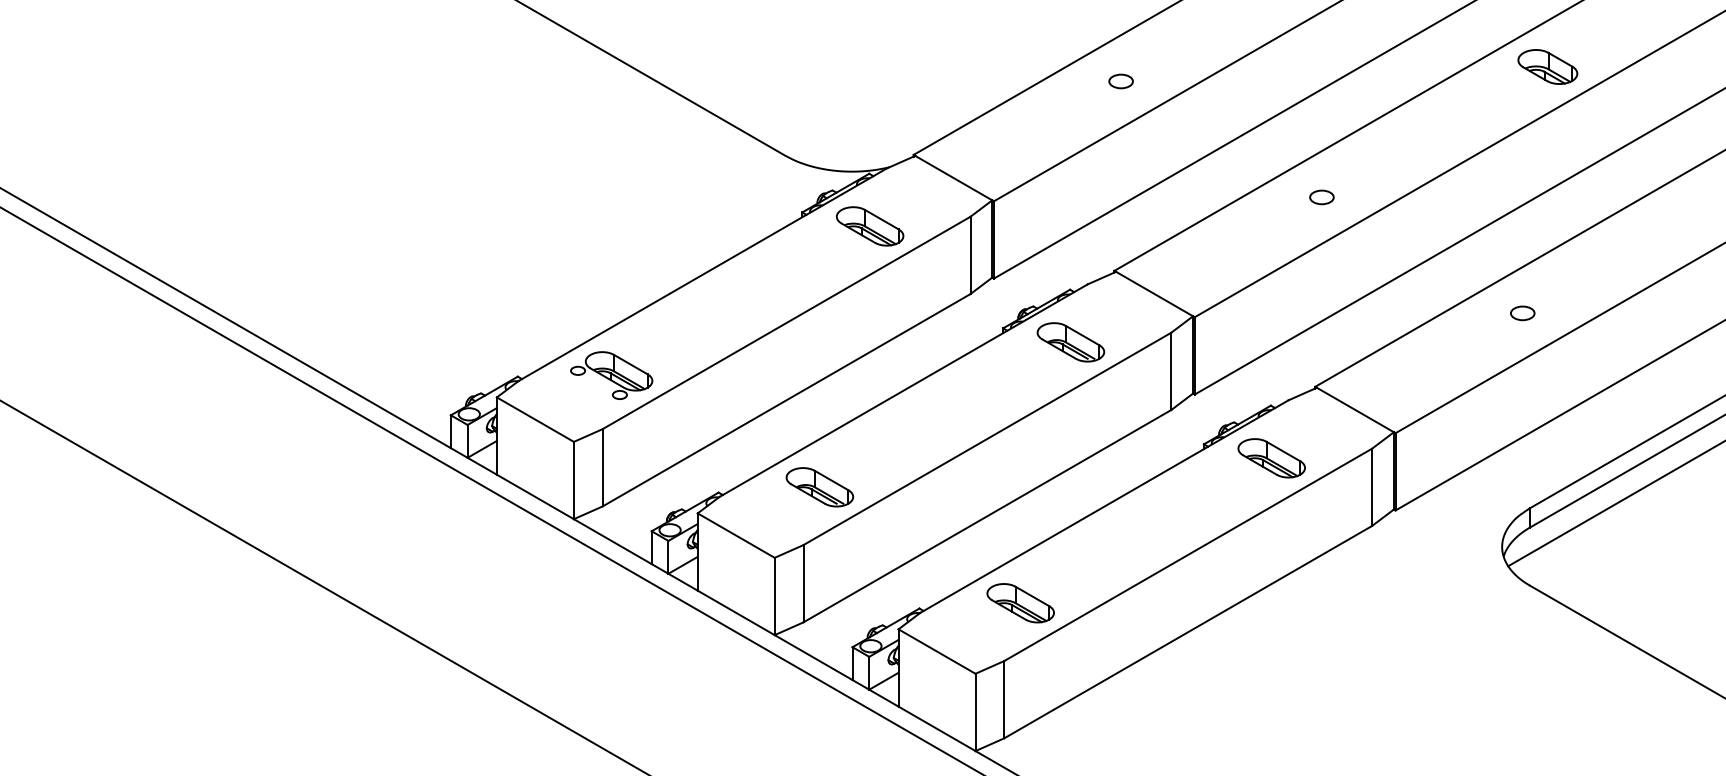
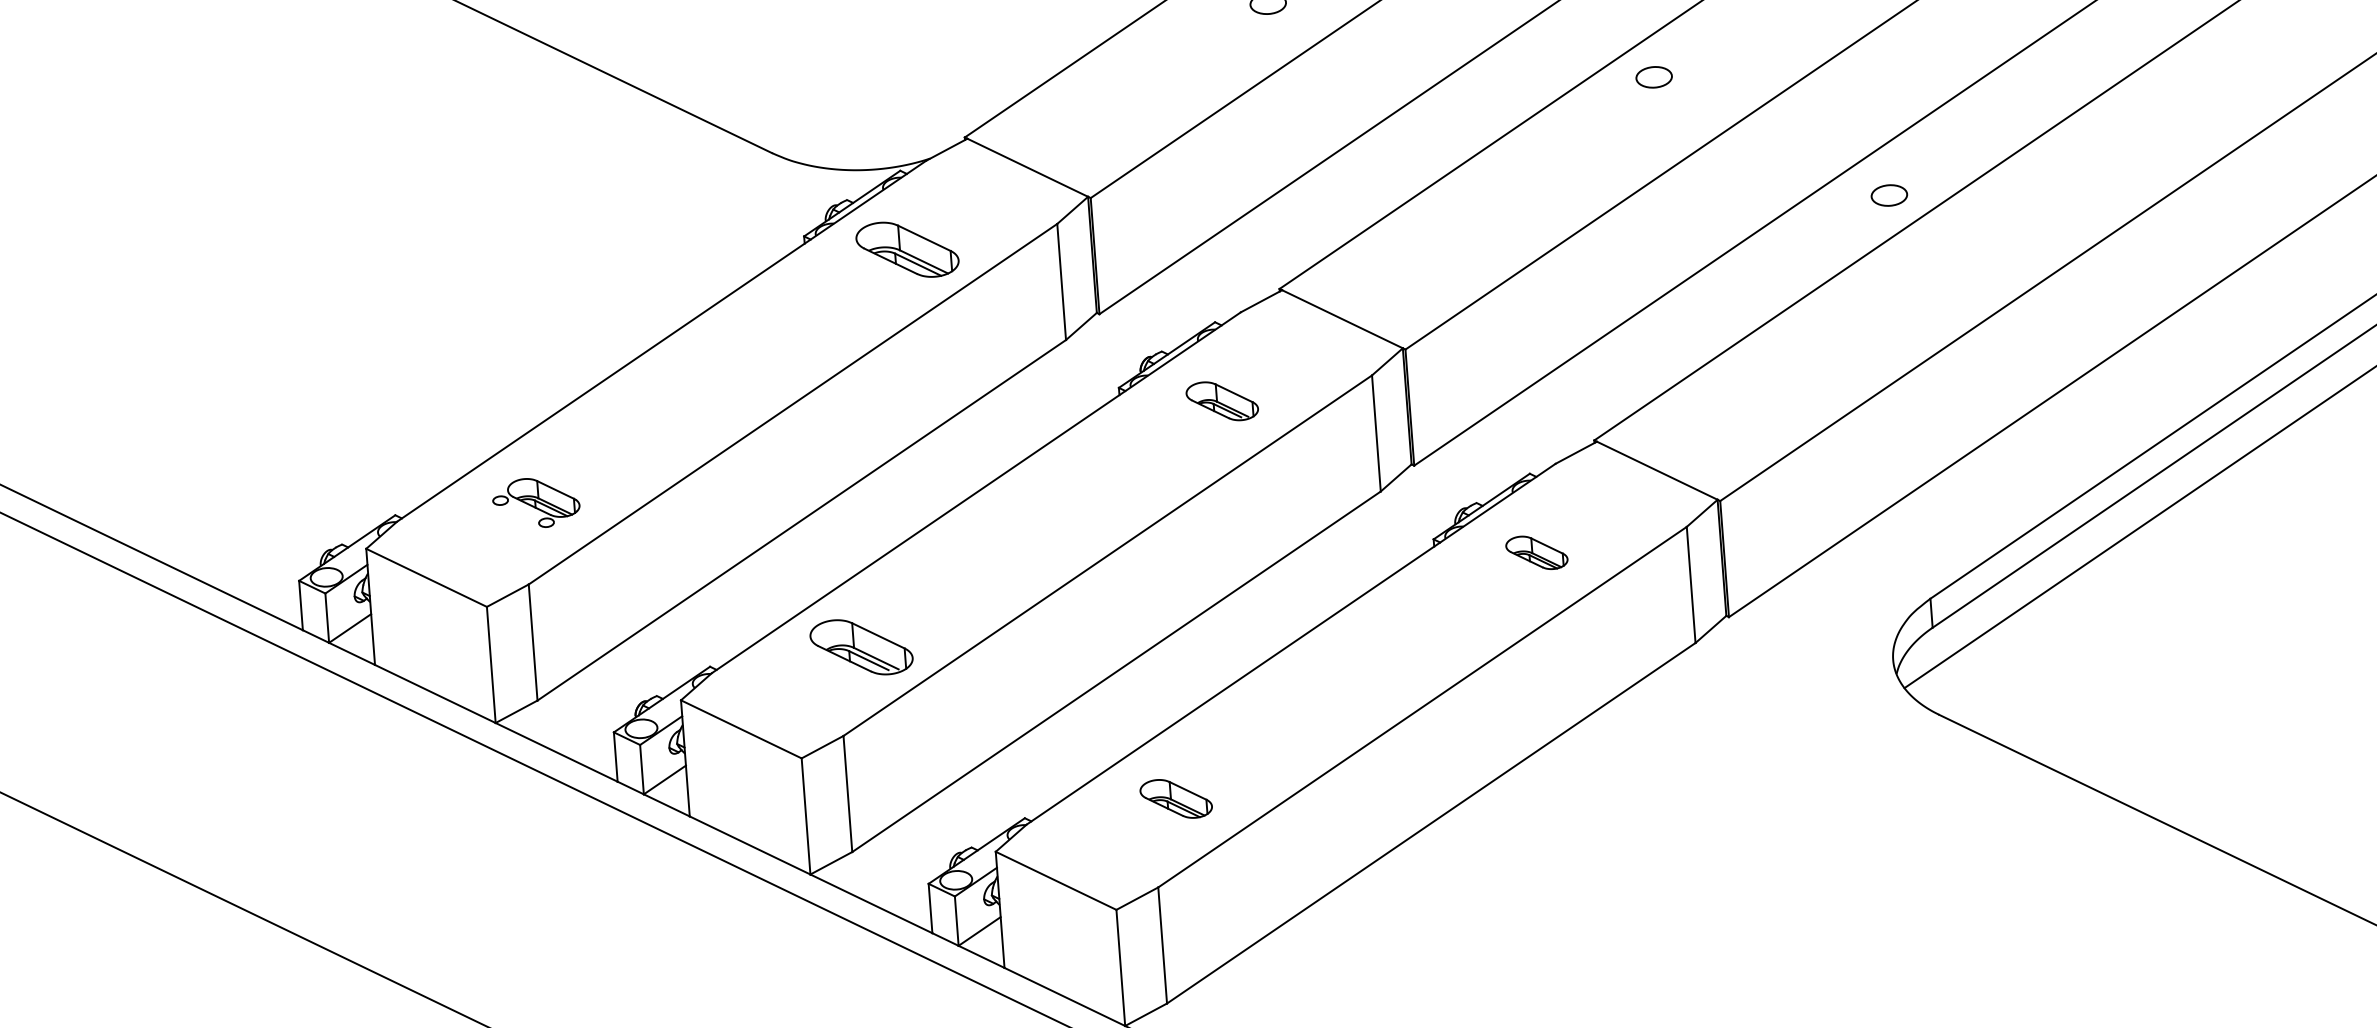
part: (1321, 197) -> (1653, 77), moved
part: (1522, 313) -> (1889, 195), moved
part: (1070, 342) -> (1221, 401), size x0.7
part: (611, 375) -> (535, 502), size x0.7
part: (1271, 458) -> (1536, 553), size x0.6
part: (1020, 603) -> (1176, 799), size x0.7

